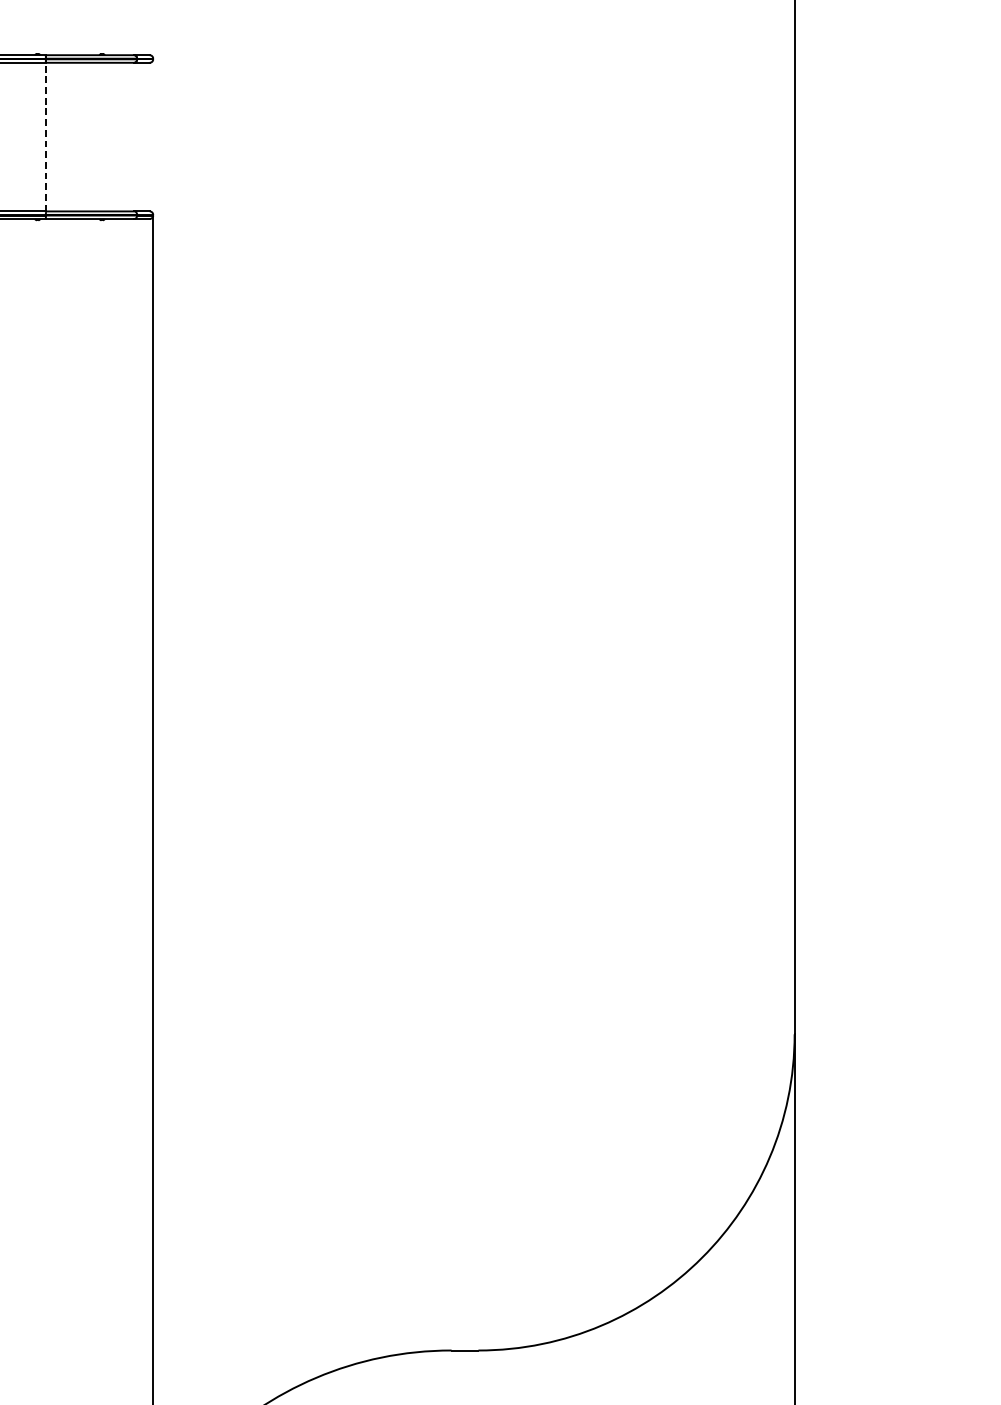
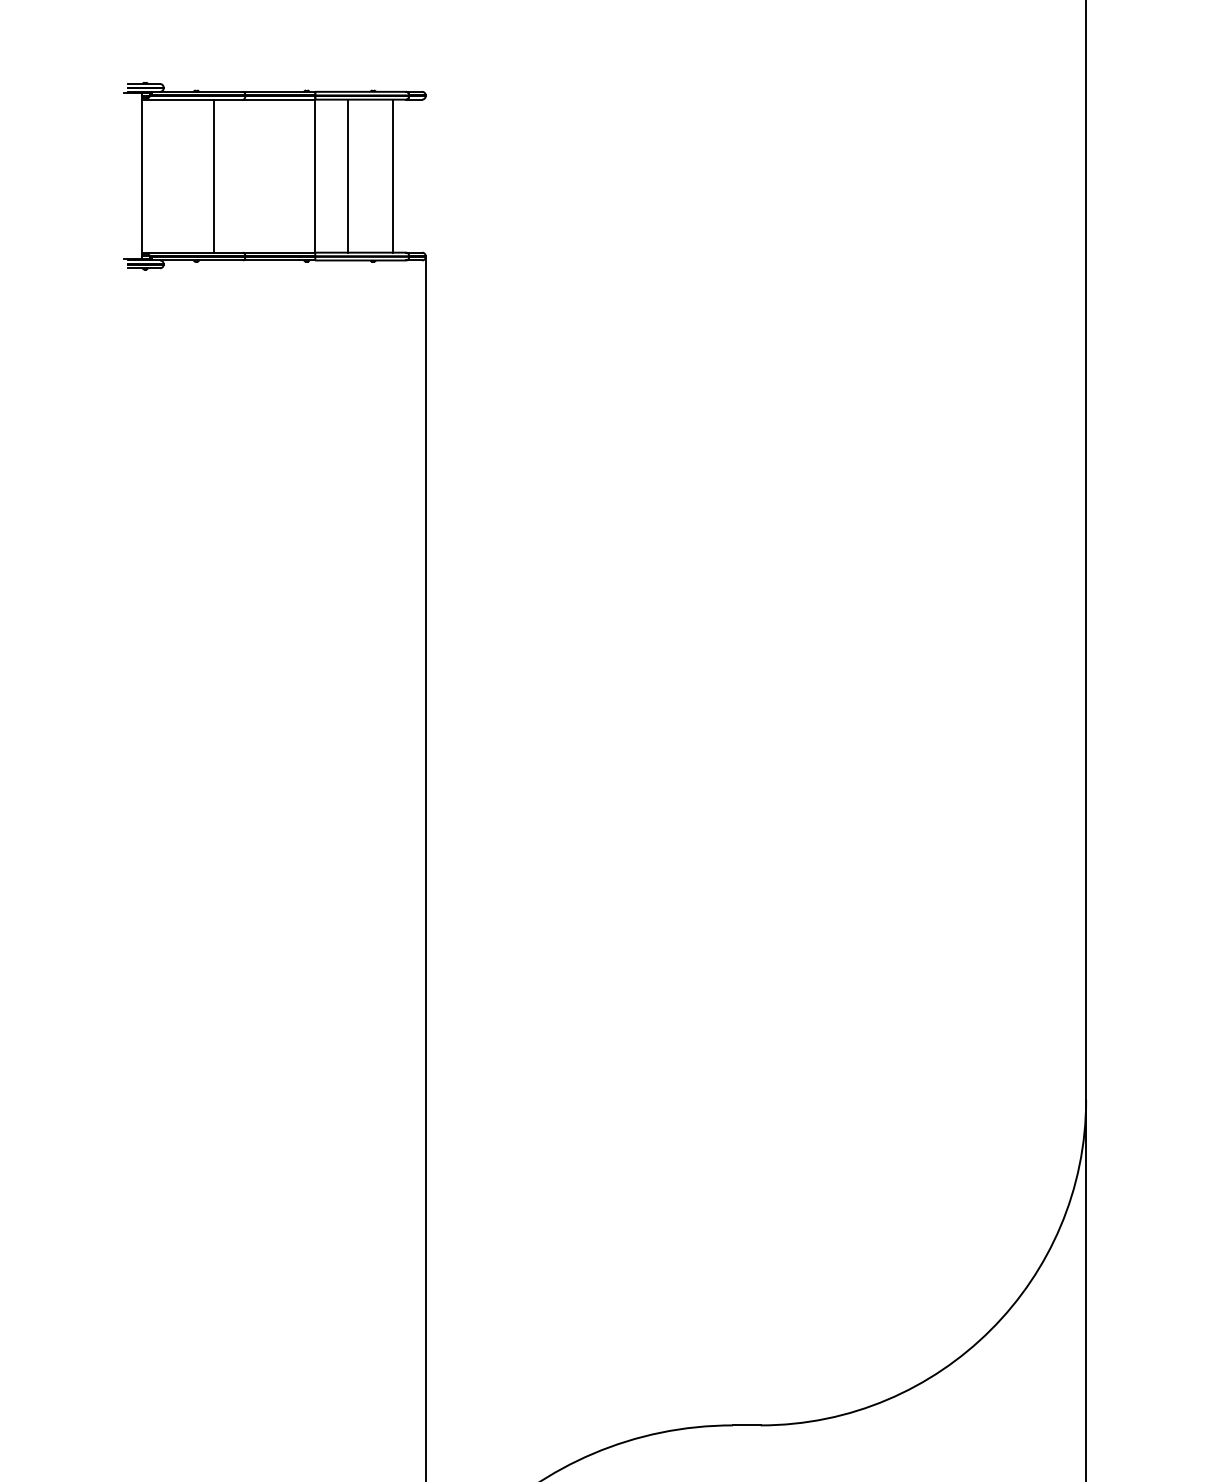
line: (77, 136) -> (347, 175), added
line: (121, 136) -> (393, 175), added
line: (46, 137) -> (315, 176), dashed -> solid

